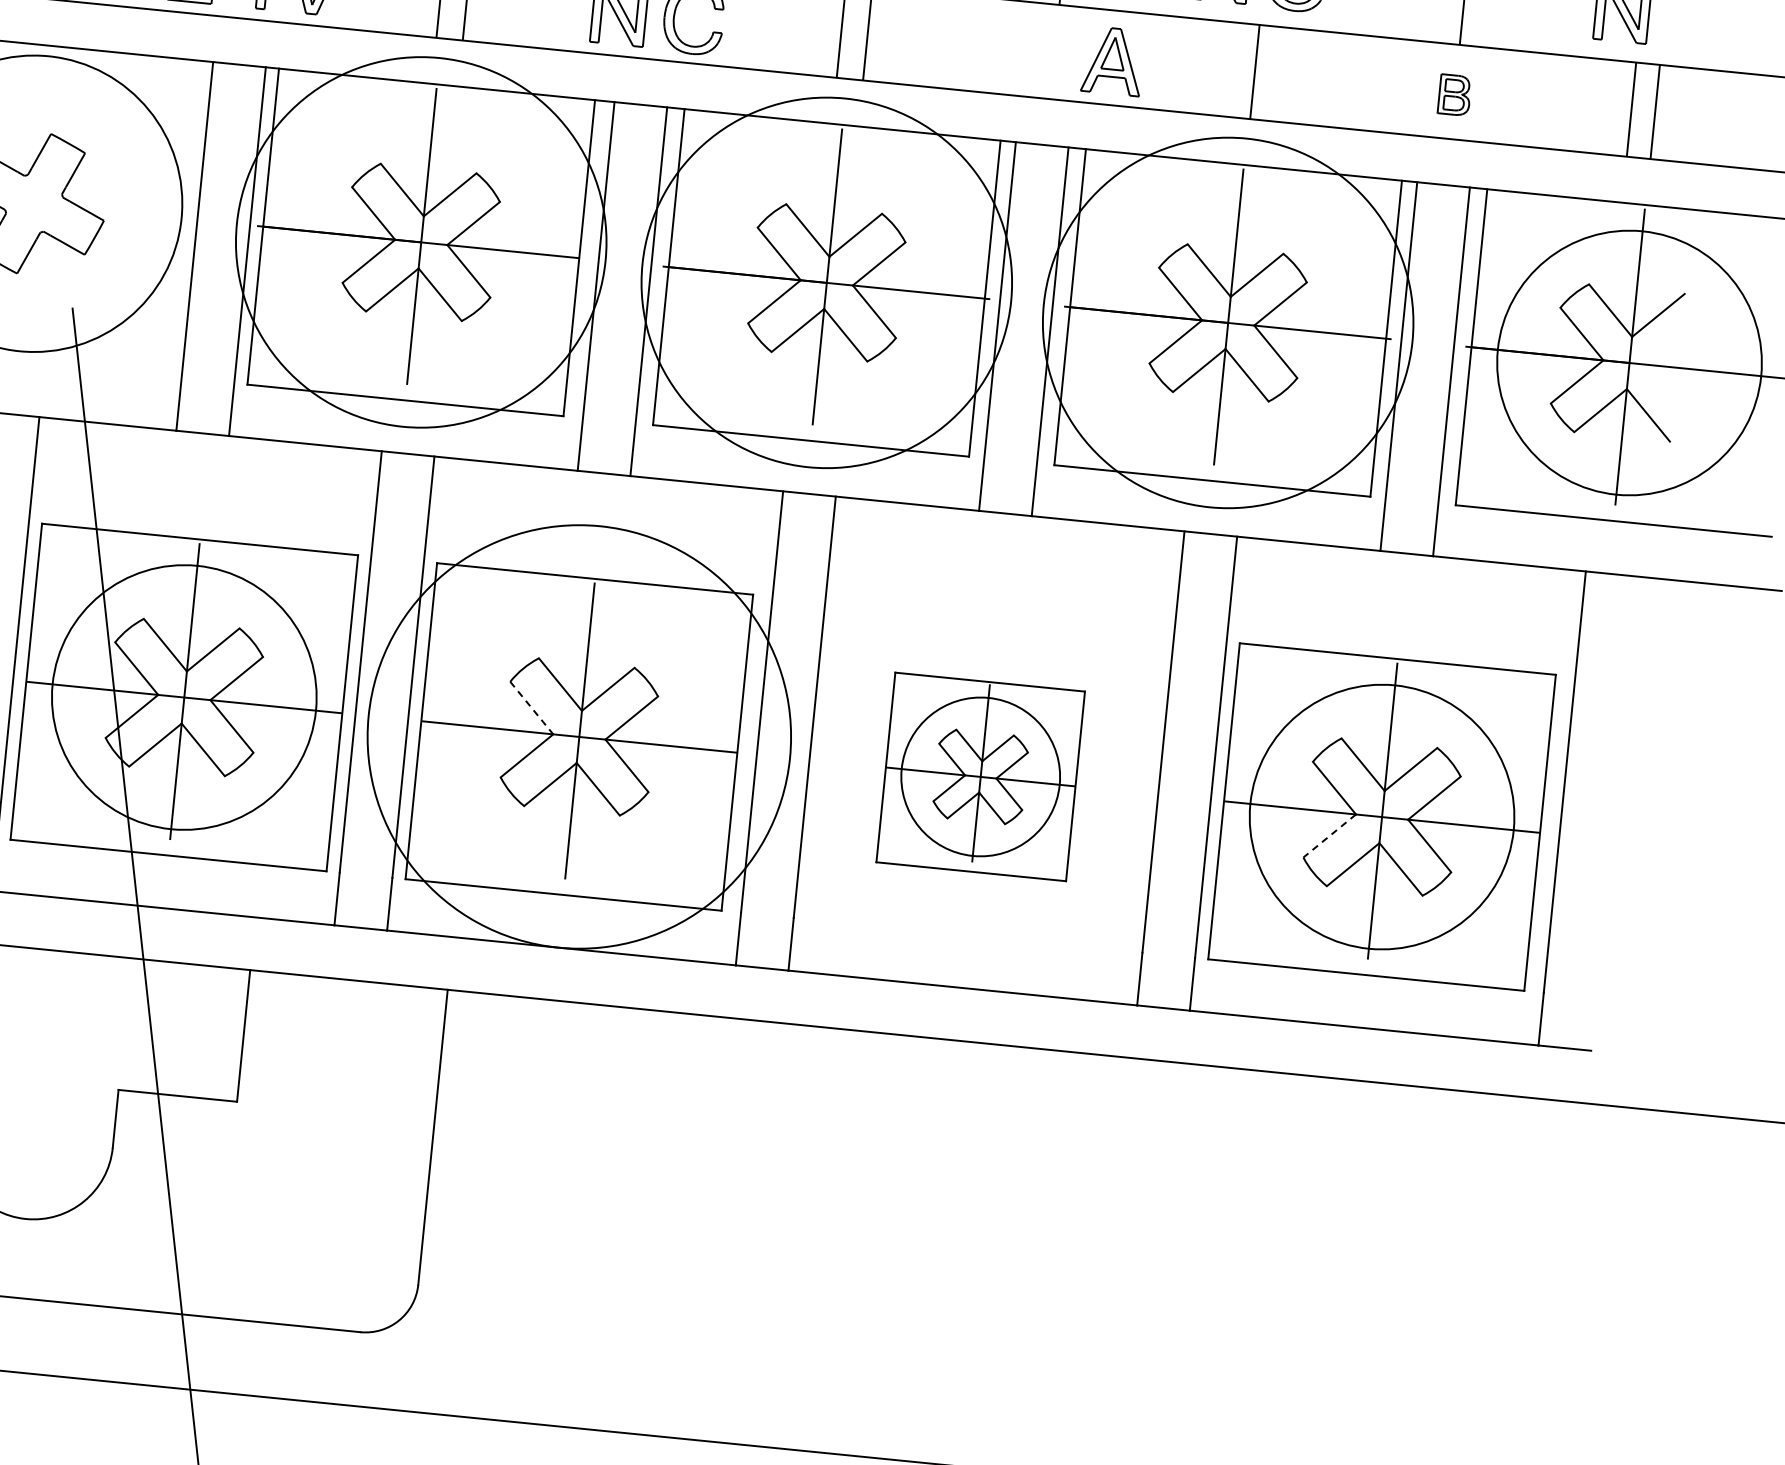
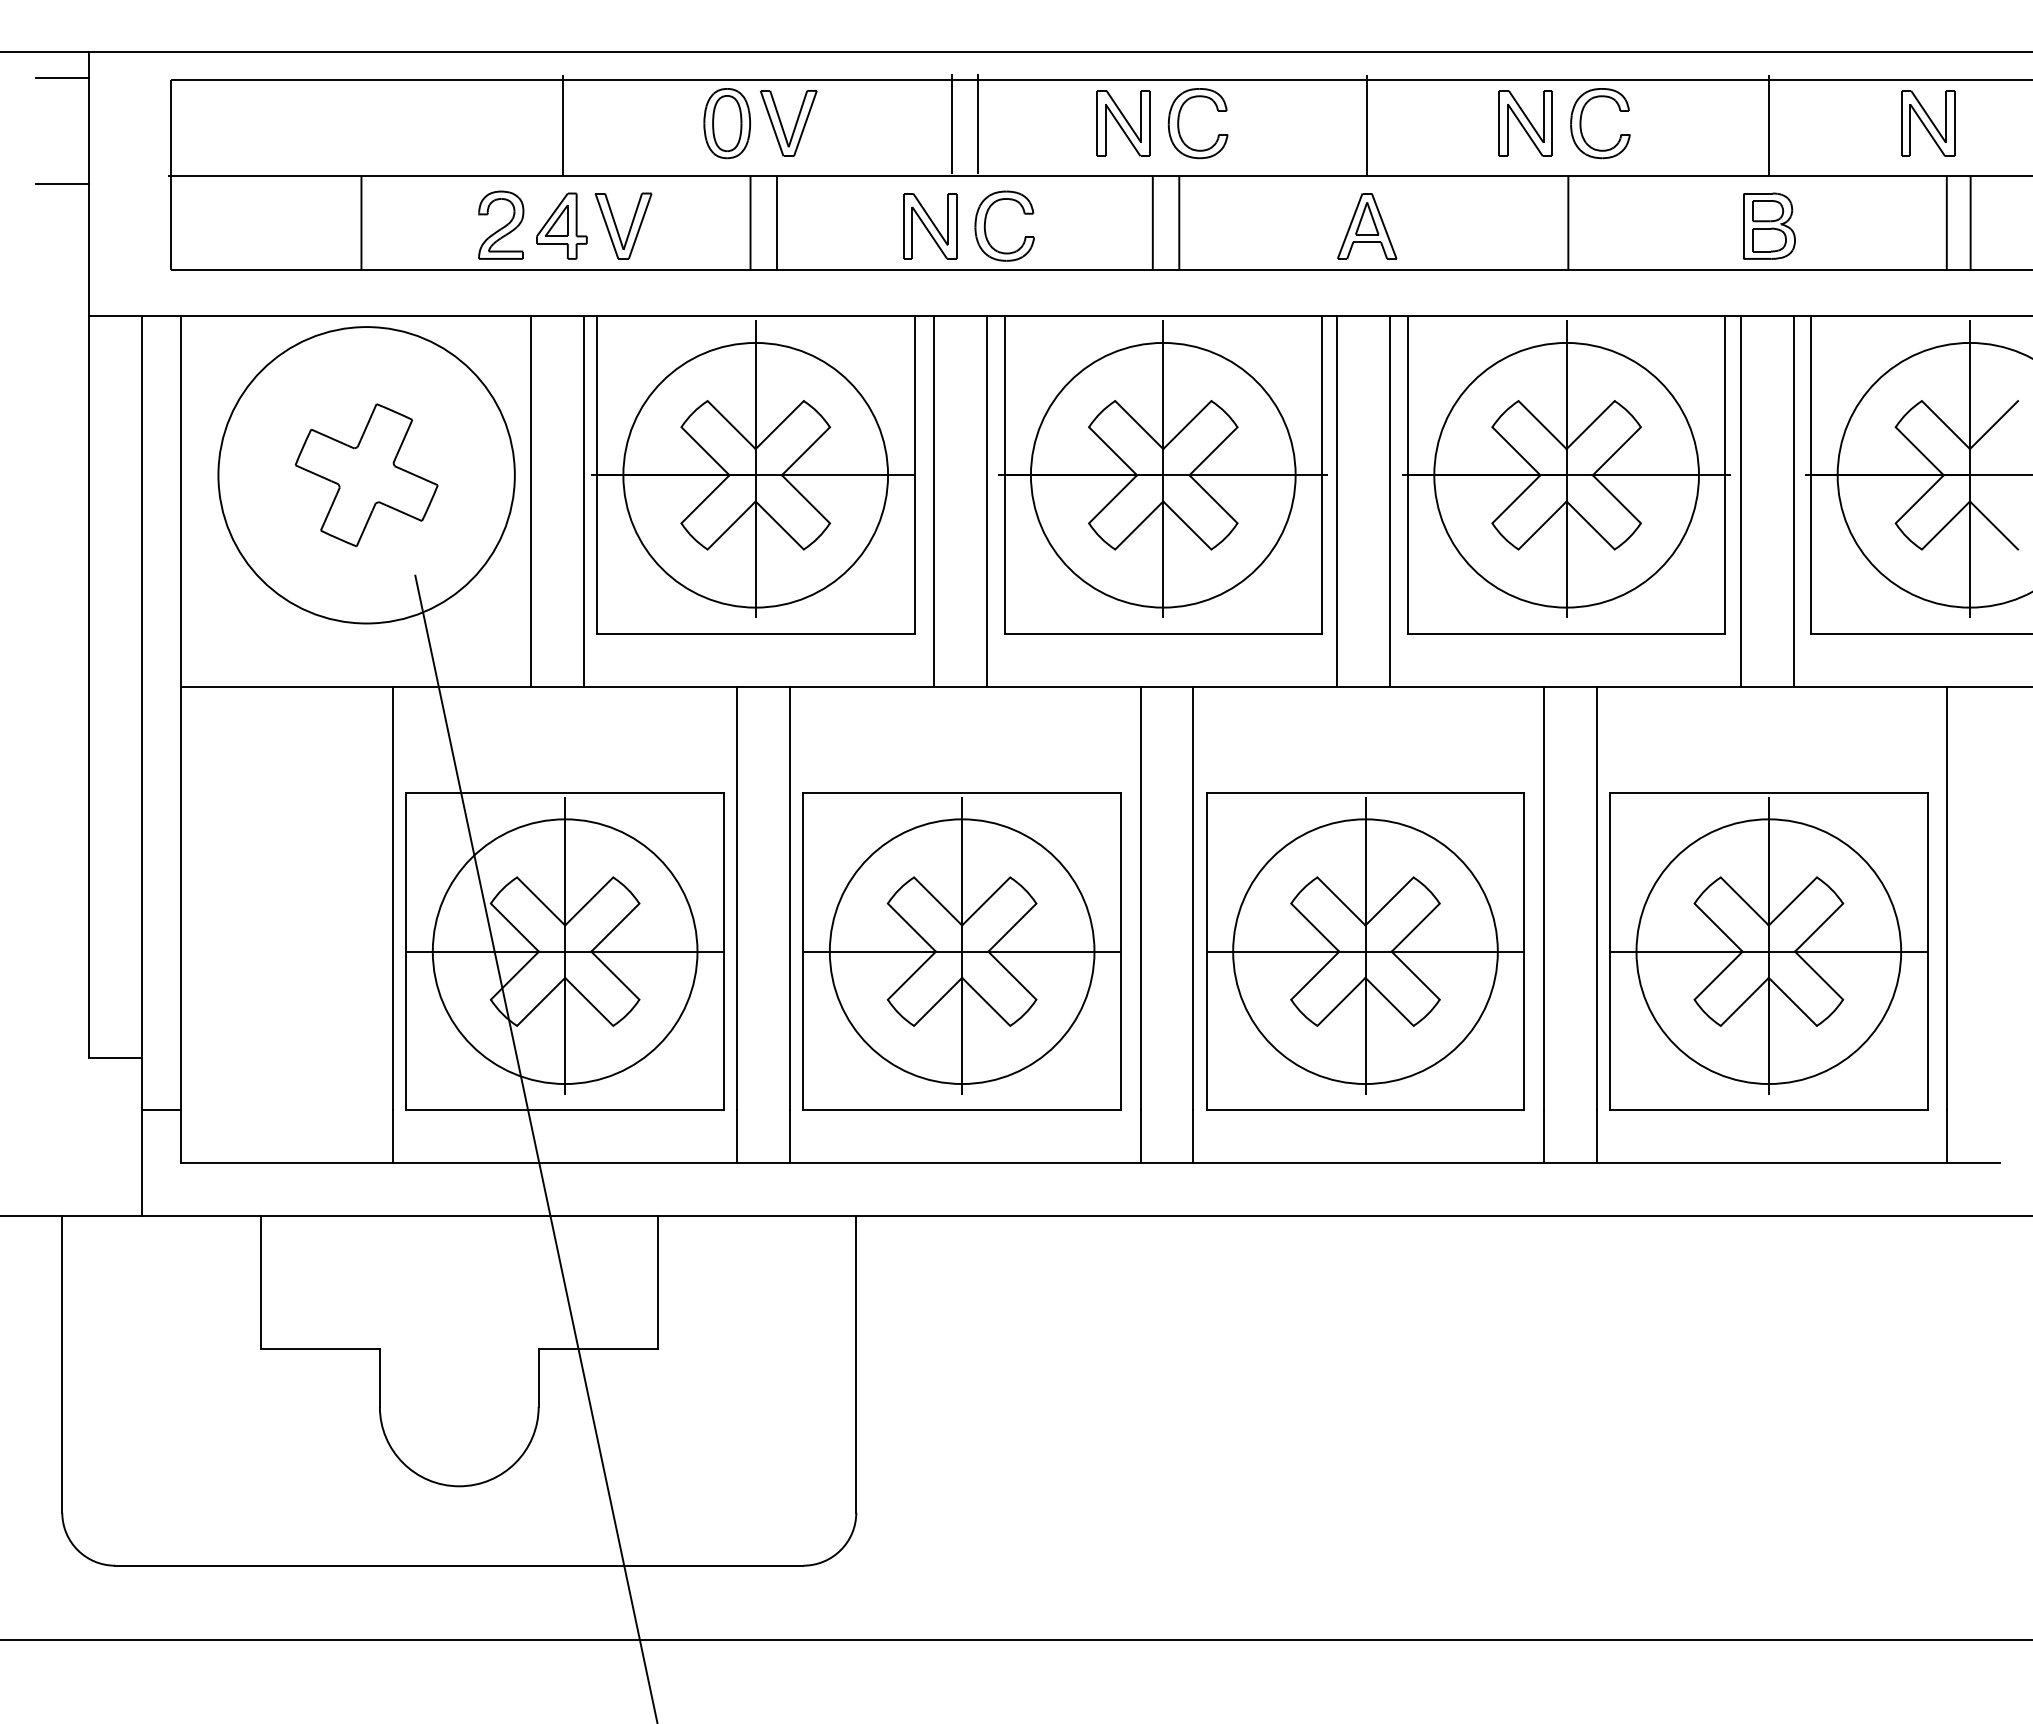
part: (1113, 61) -> (1367, 226), moved
part: (1454, 94) -> (1769, 225), size x1.67
circle: (421, 241) -> (755, 474), size x0.71
circle: (826, 282) -> (1162, 474), size x0.71
circle: (1228, 322) -> (1566, 474), size x0.71
line: (531, 707) -> (911, 927), dashed -> solid
circle: (578, 736) -> (961, 951), size x0.62
part: (980, 776) -> (1365, 951), size x1.67
line: (1329, 835) -> (1718, 975), dashed -> solid

